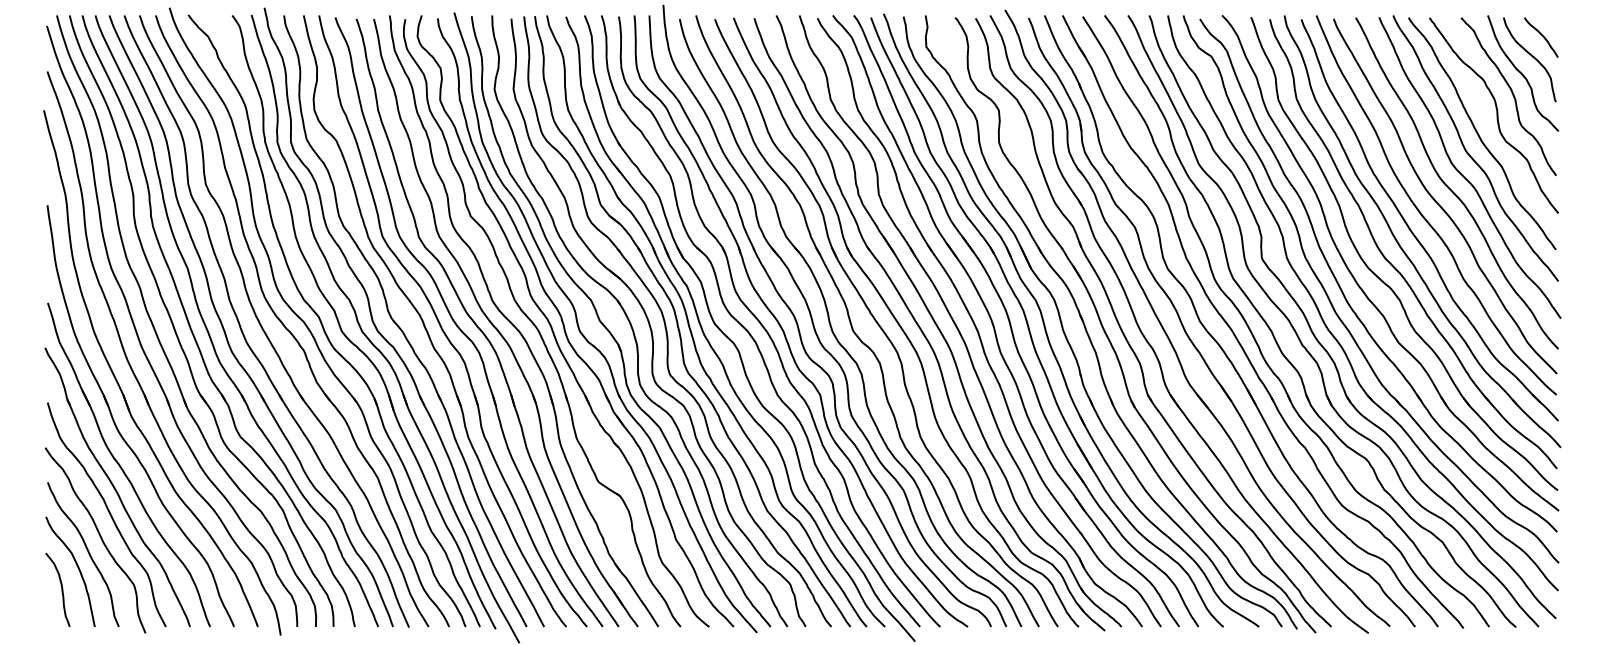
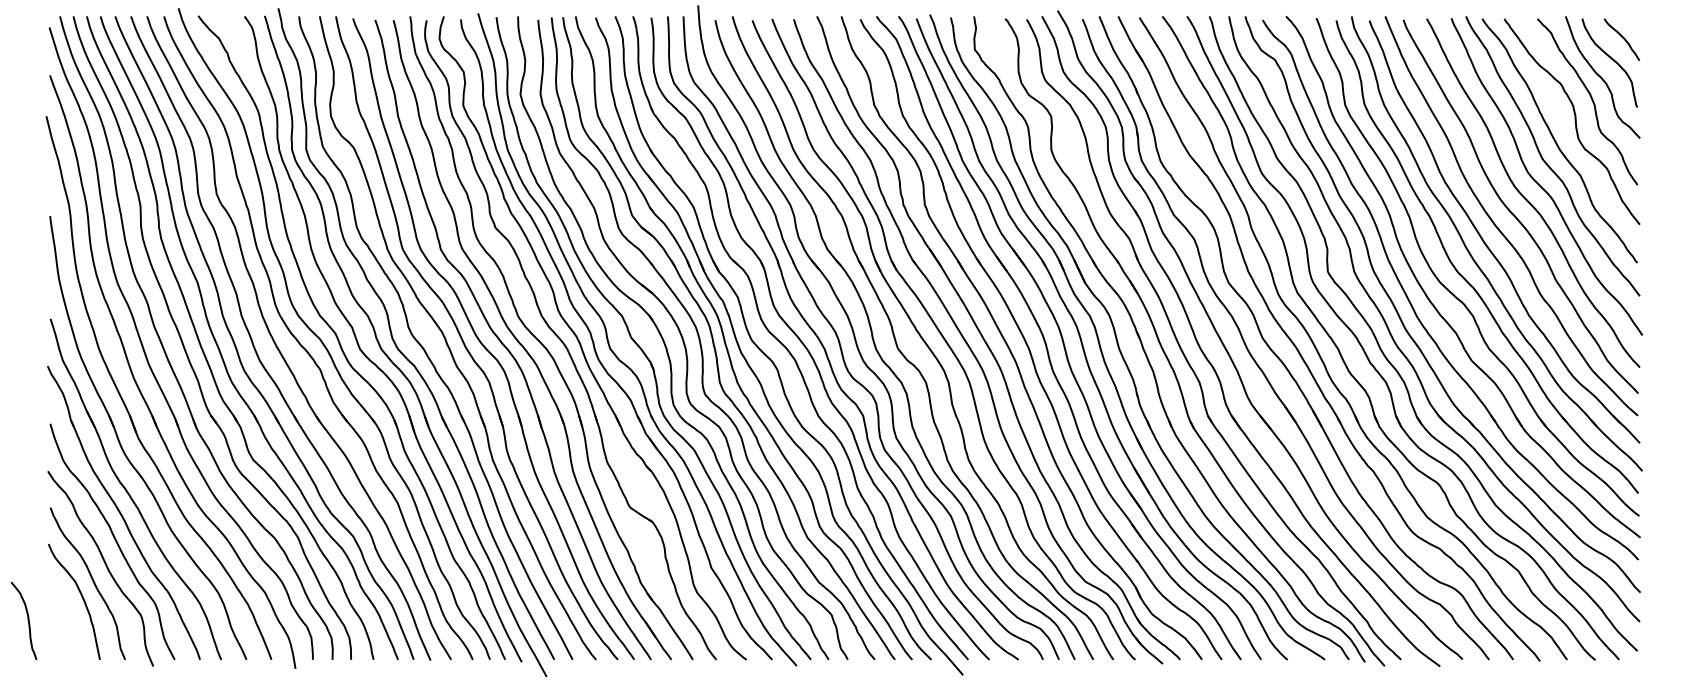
curve: (61, 589) -> (27, 620), moved

